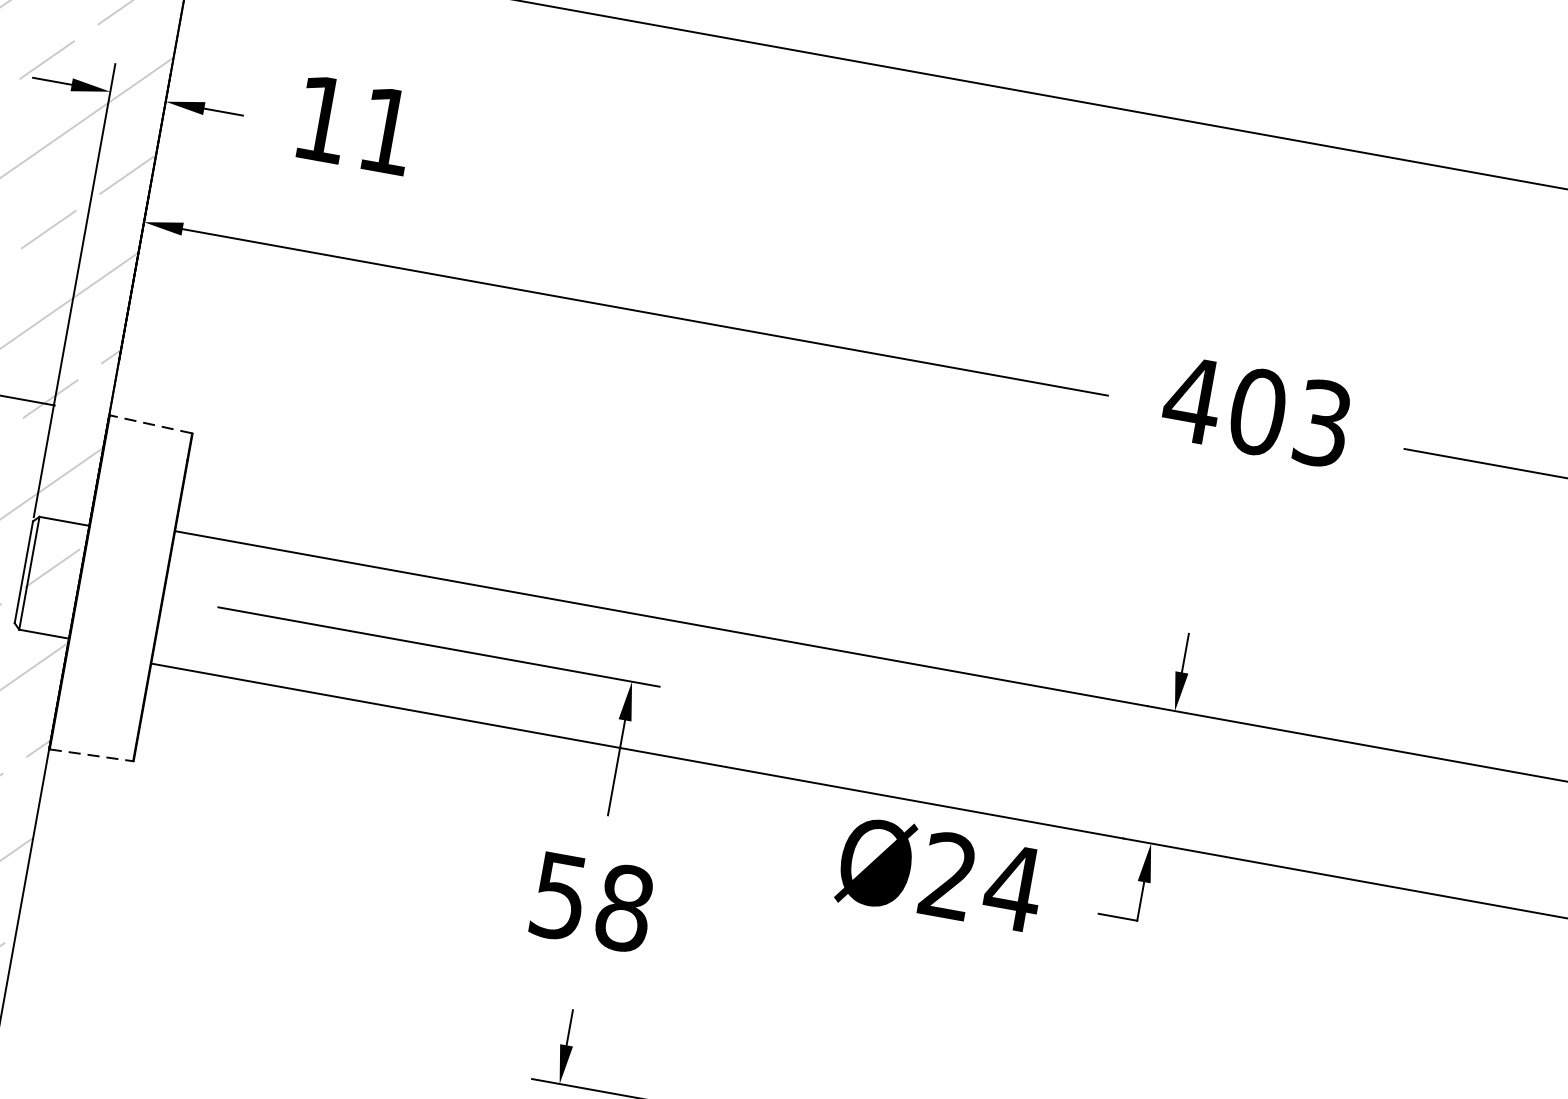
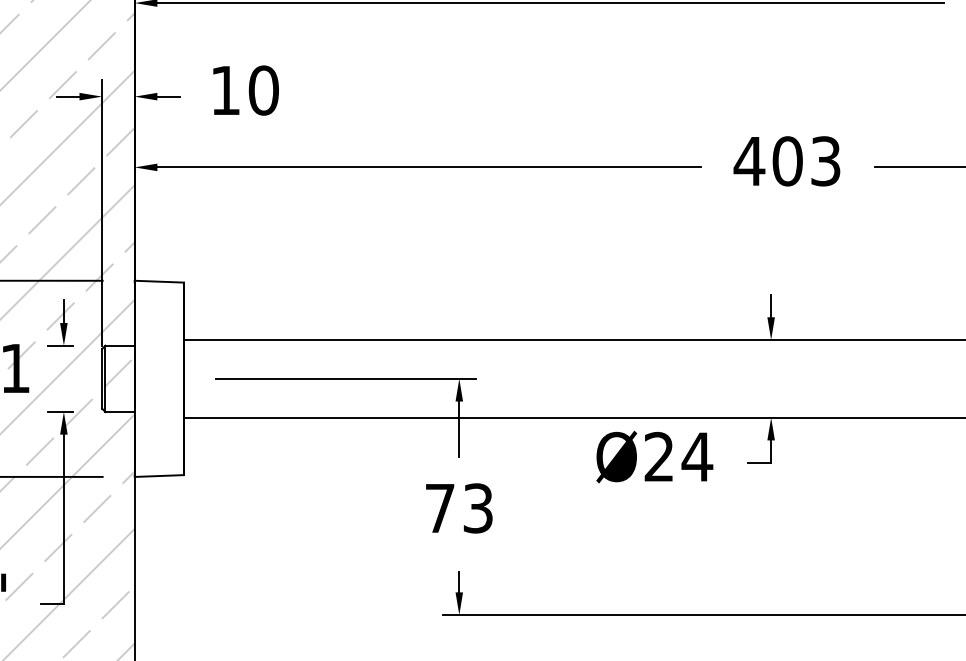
text: (386, 130) -> (263, 90), 11 -> 10
line: (149, 423) -> (158, 281), dashed -> solid
line: (91, 756) -> (159, 476), dashed -> solid
text: (592, 902) -> (459, 508), 58 -> 73

